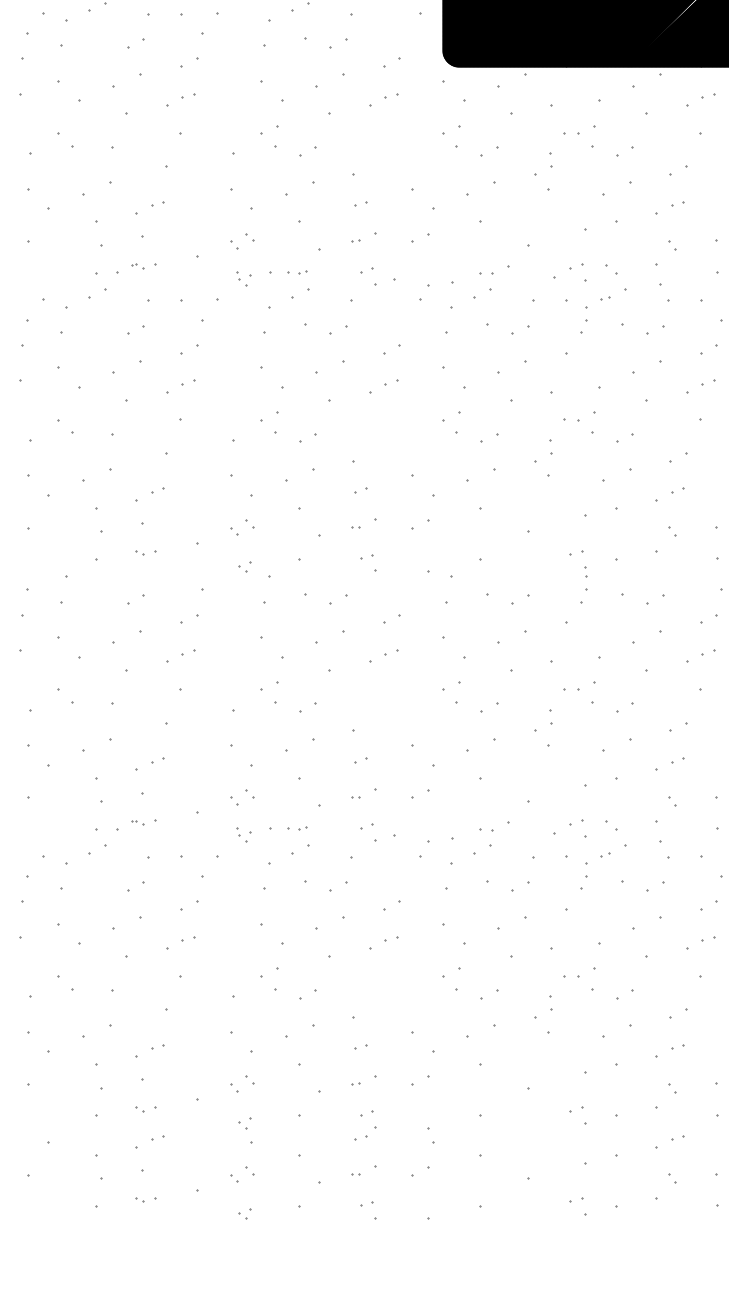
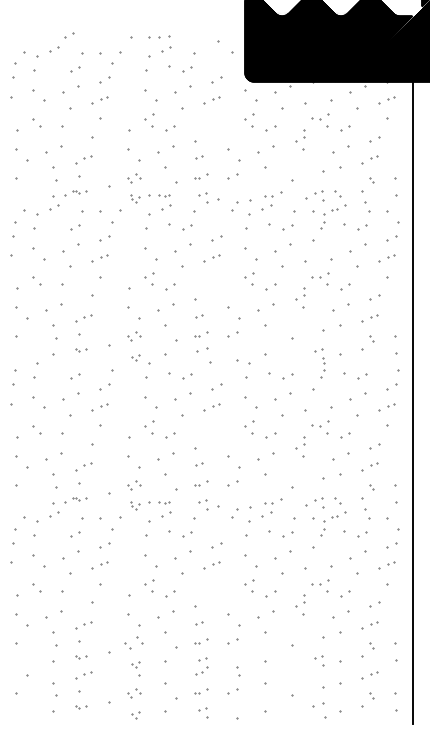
part: (368, 562) -> (203, 355), size x1.6
part: (243, 1084) -> (134, 643), size x1.4
part: (578, 1205) -> (319, 710), size x1.6

